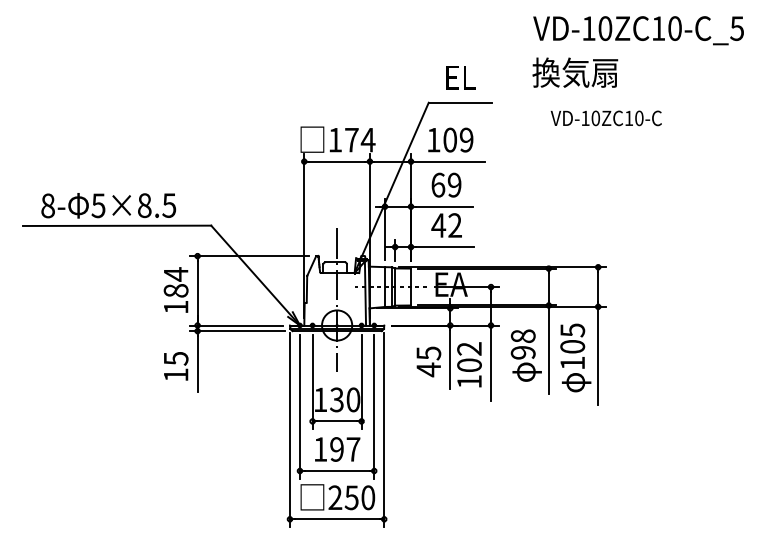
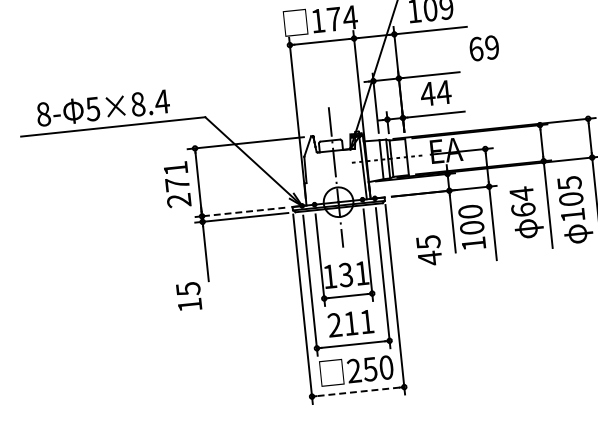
text: (446, 184) -> (484, 47), moved
text: (168, 205) -> (161, 101), 5×8.5 -> 5×8.4
text: (454, 225) -> (443, 92), 42 -> 44
text: (175, 290) -> (176, 184), 184 -> 271
line: (235, 325) -> (239, 212), solid -> dashed
text: (522, 344) -> (521, 202), 98 -> 64
text: (469, 348) -> (470, 211), 102 -> 100
text: (428, 361) -> (428, 250), moved
text: (176, 366) -> (189, 296), moved
text: (353, 399) -> (362, 272), 130 -> 131
text: (336, 449) -> (350, 323), 197 -> 211
line: (337, 519) -> (358, 392), solid -> dashed

